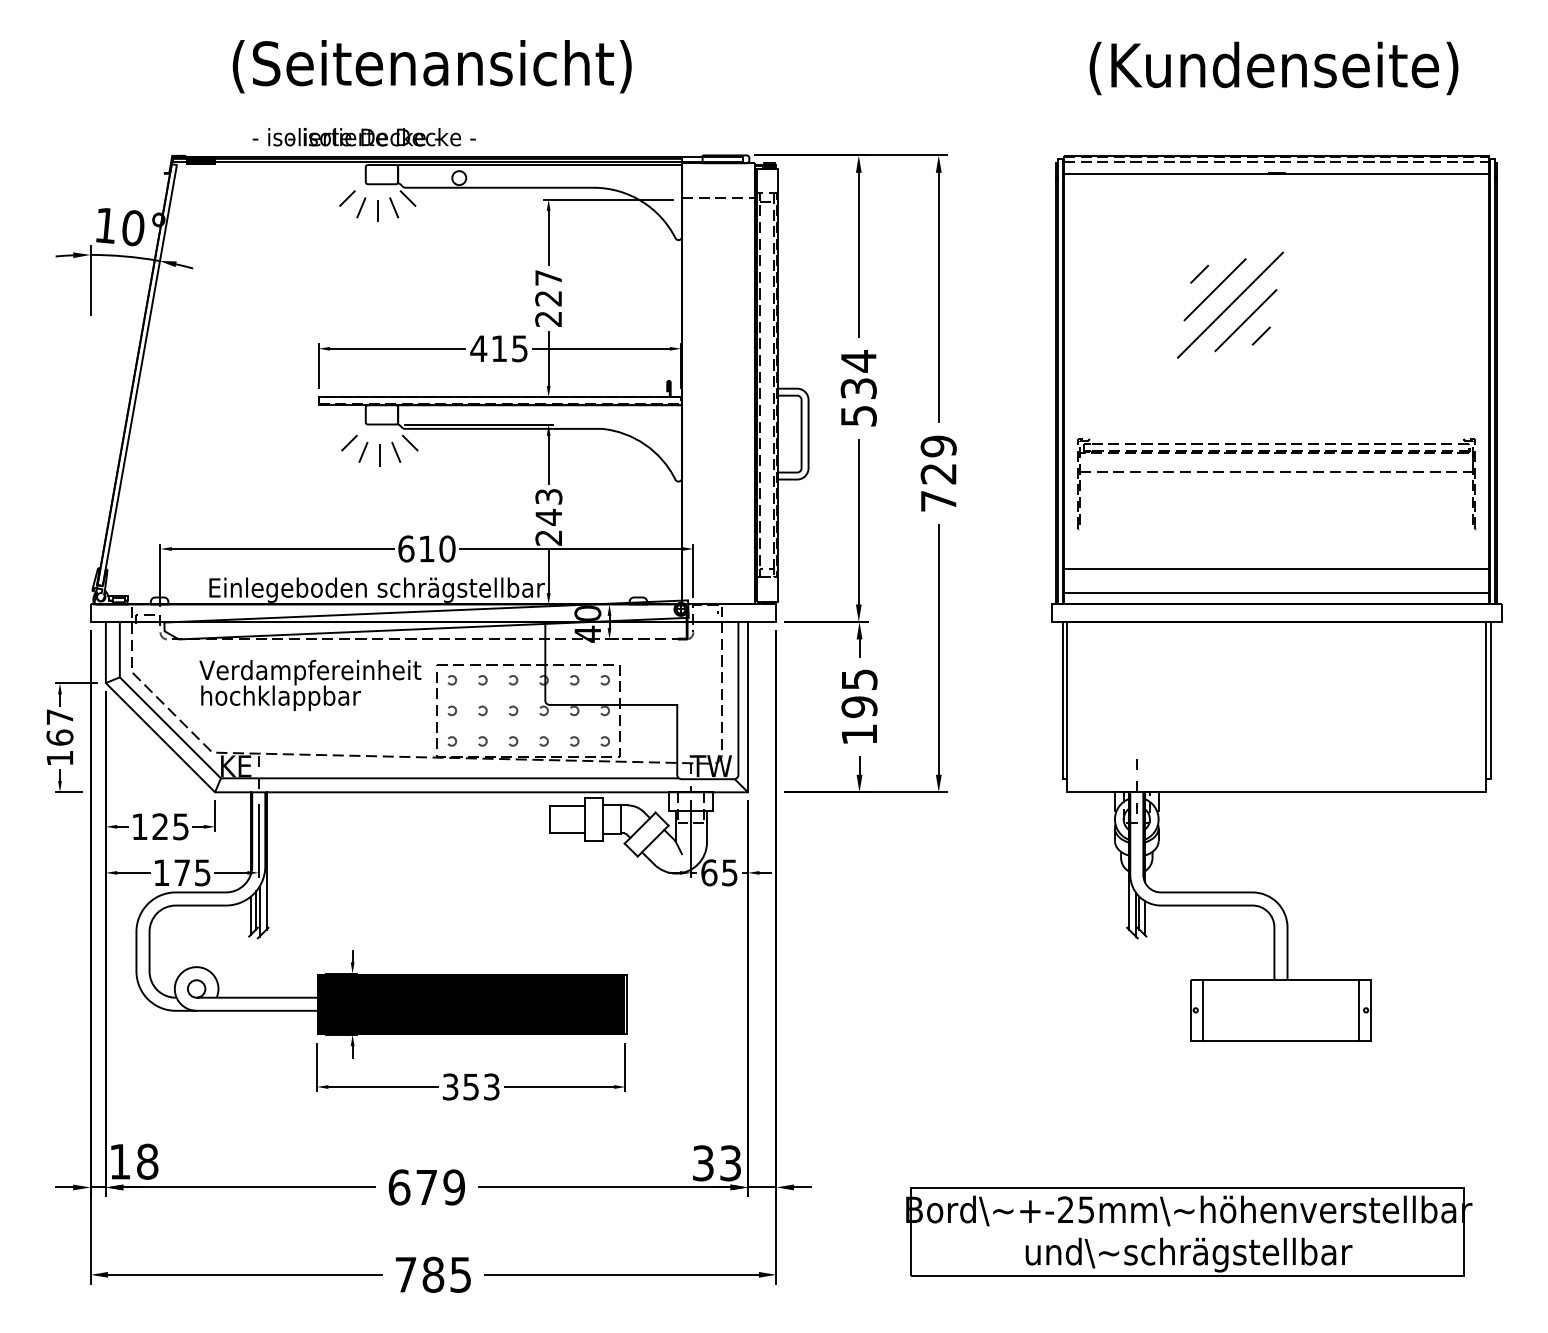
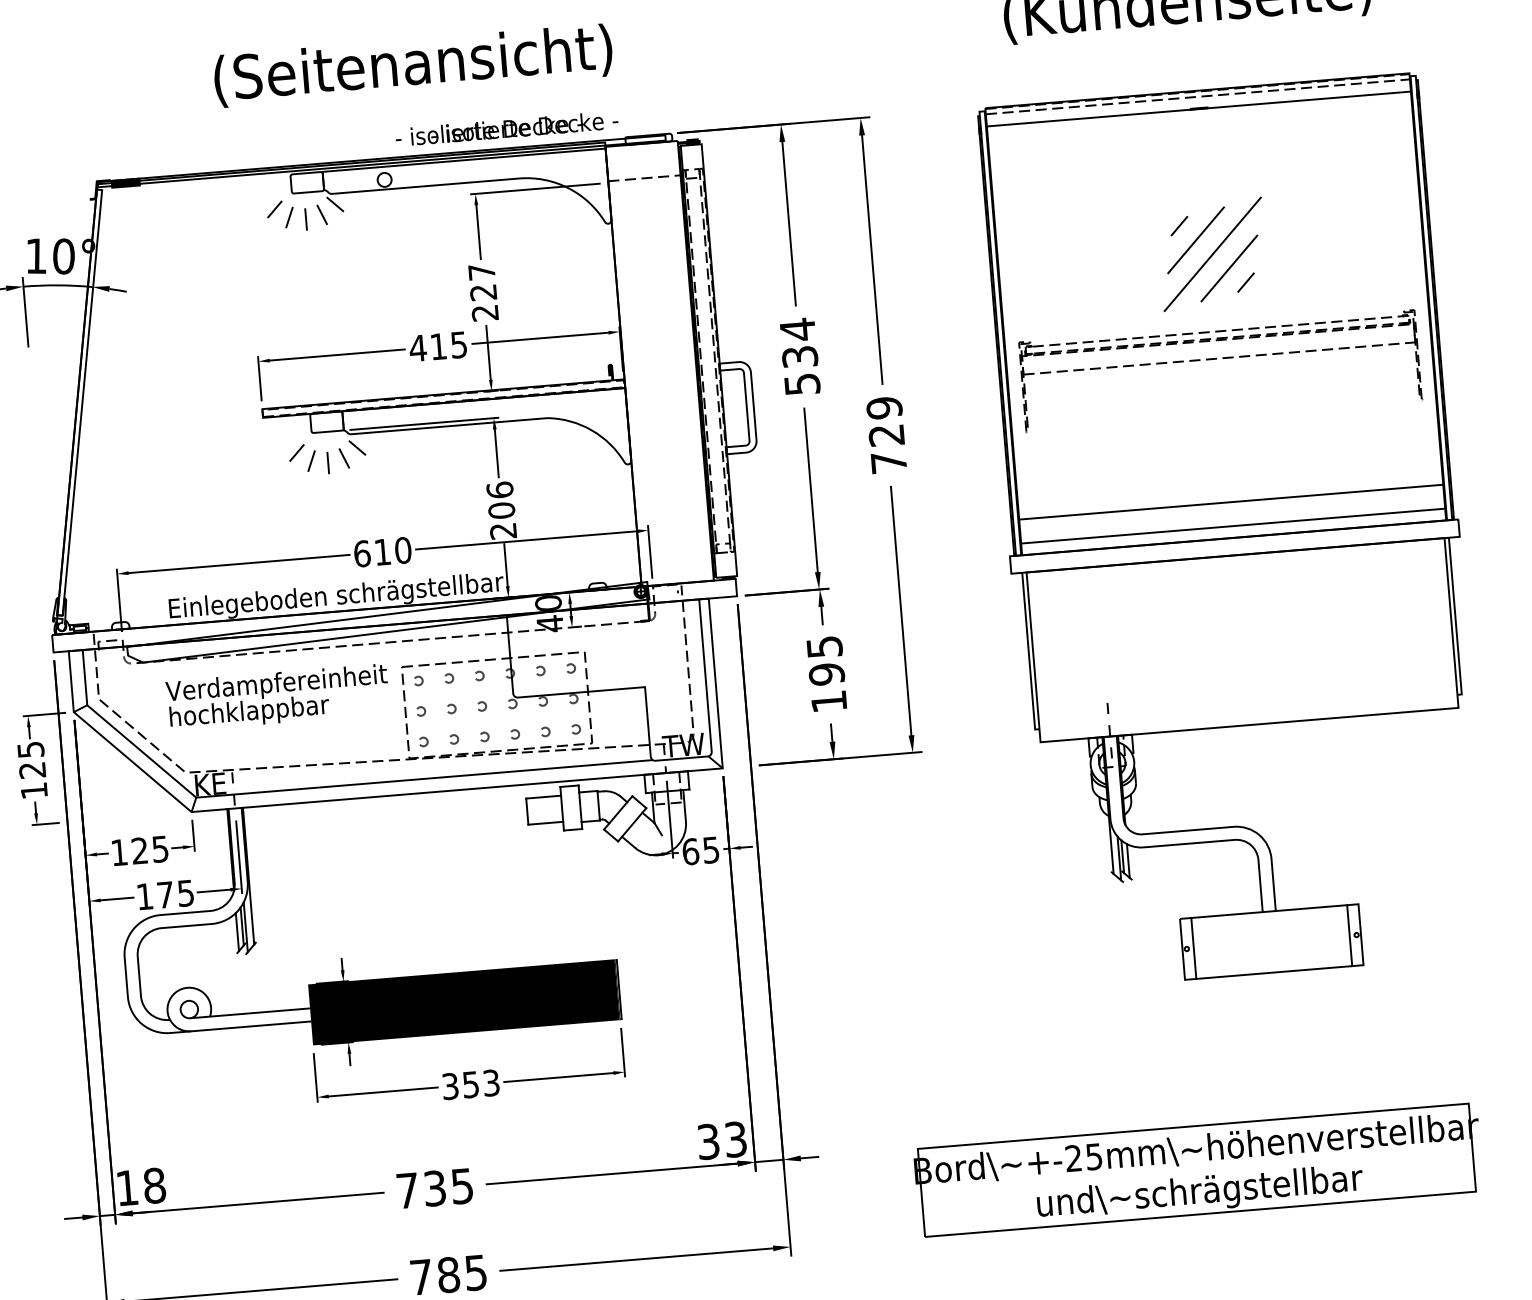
text: (431, 66) -> (412, 65), moved
text: (363, 137) -> (506, 129), moved
part: (1230, 304) -> (1212, 253), moved
part: (1273, 472) -> (1216, 359), moved
text: (548, 506) -> (500, 499), 243 -> 206
text: (59, 727) -> (31, 760), 167 -> 125
text: (426, 1187) -> (434, 1188), 679 -> 735

